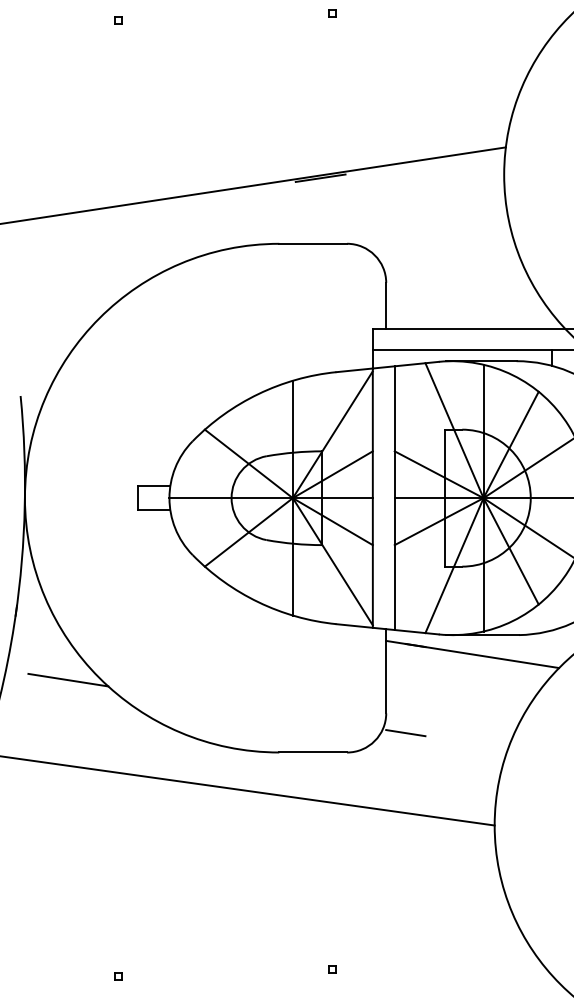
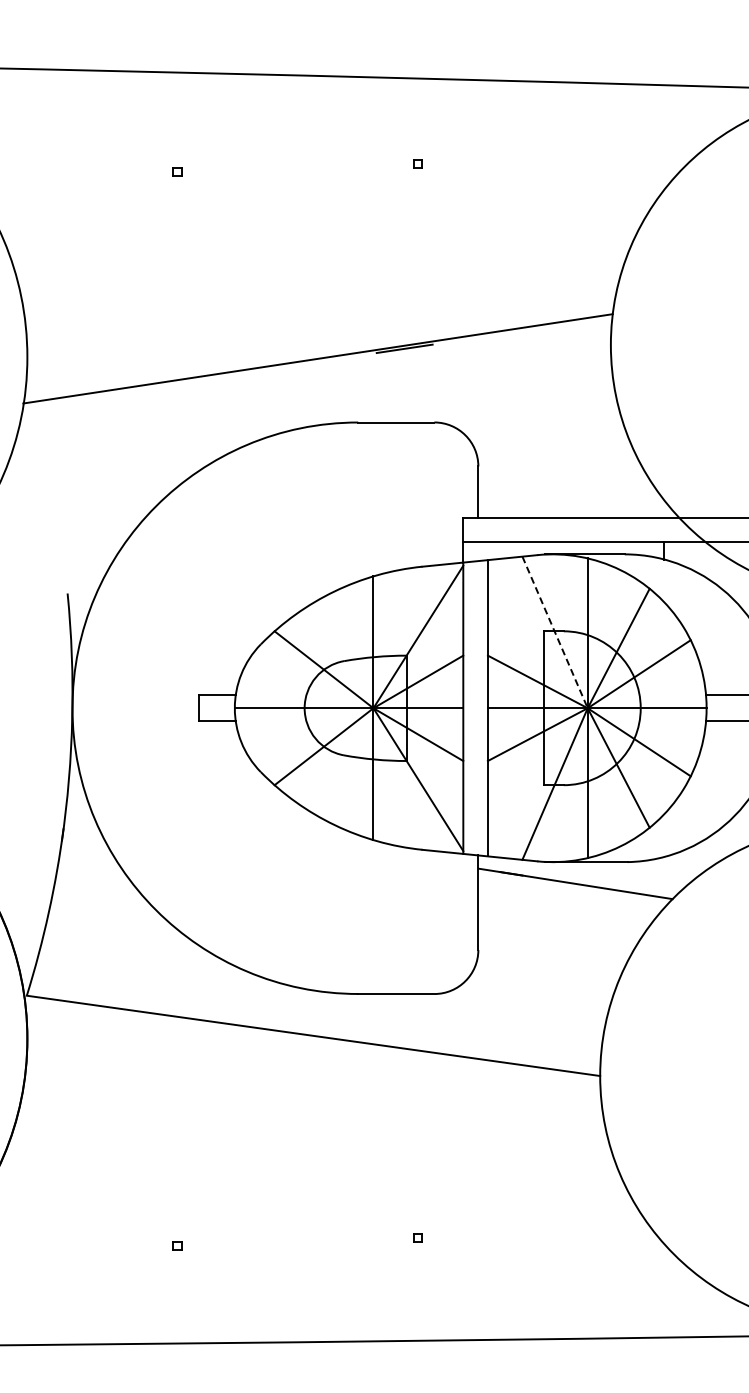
line: (454, 430) -> (555, 632), solid -> dashed
line: (68, 679) -> (121, 912), removed
line: (405, 732) -> (500, 971), removed

